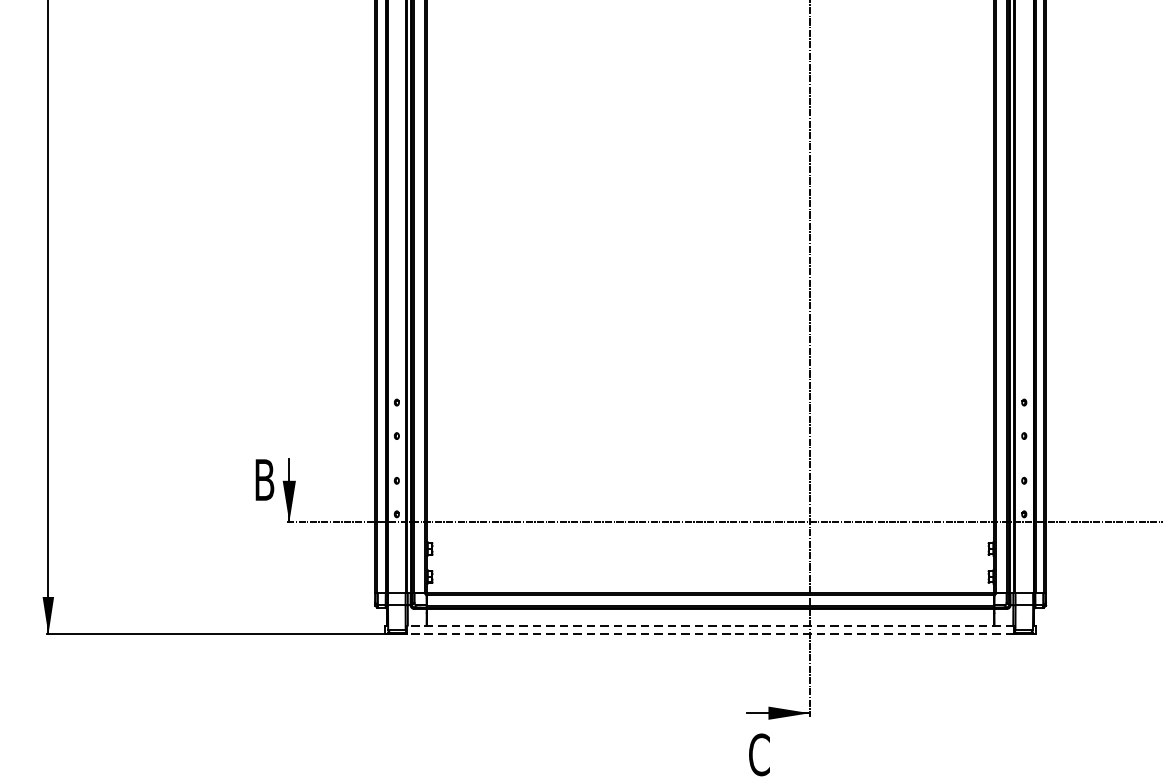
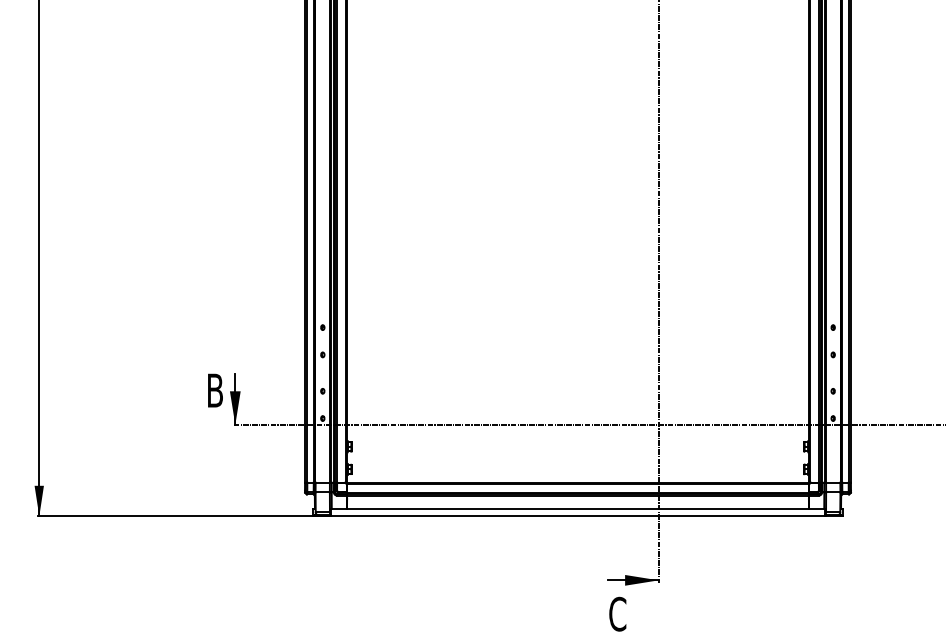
line: (709, 626) -> (577, 509), dashed -> solid
line: (709, 634) -> (577, 516), dashed -> solid

